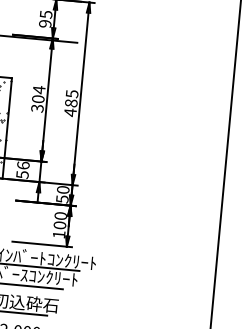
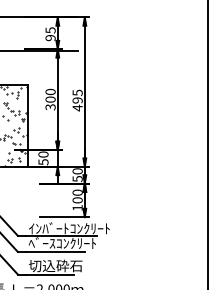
text: (39, 89) -> (50, 91), 304 -> 300
text: (71, 103) -> (77, 100), 485 -> 495
text: (23, 165) -> (43, 154), 56 -> 50

